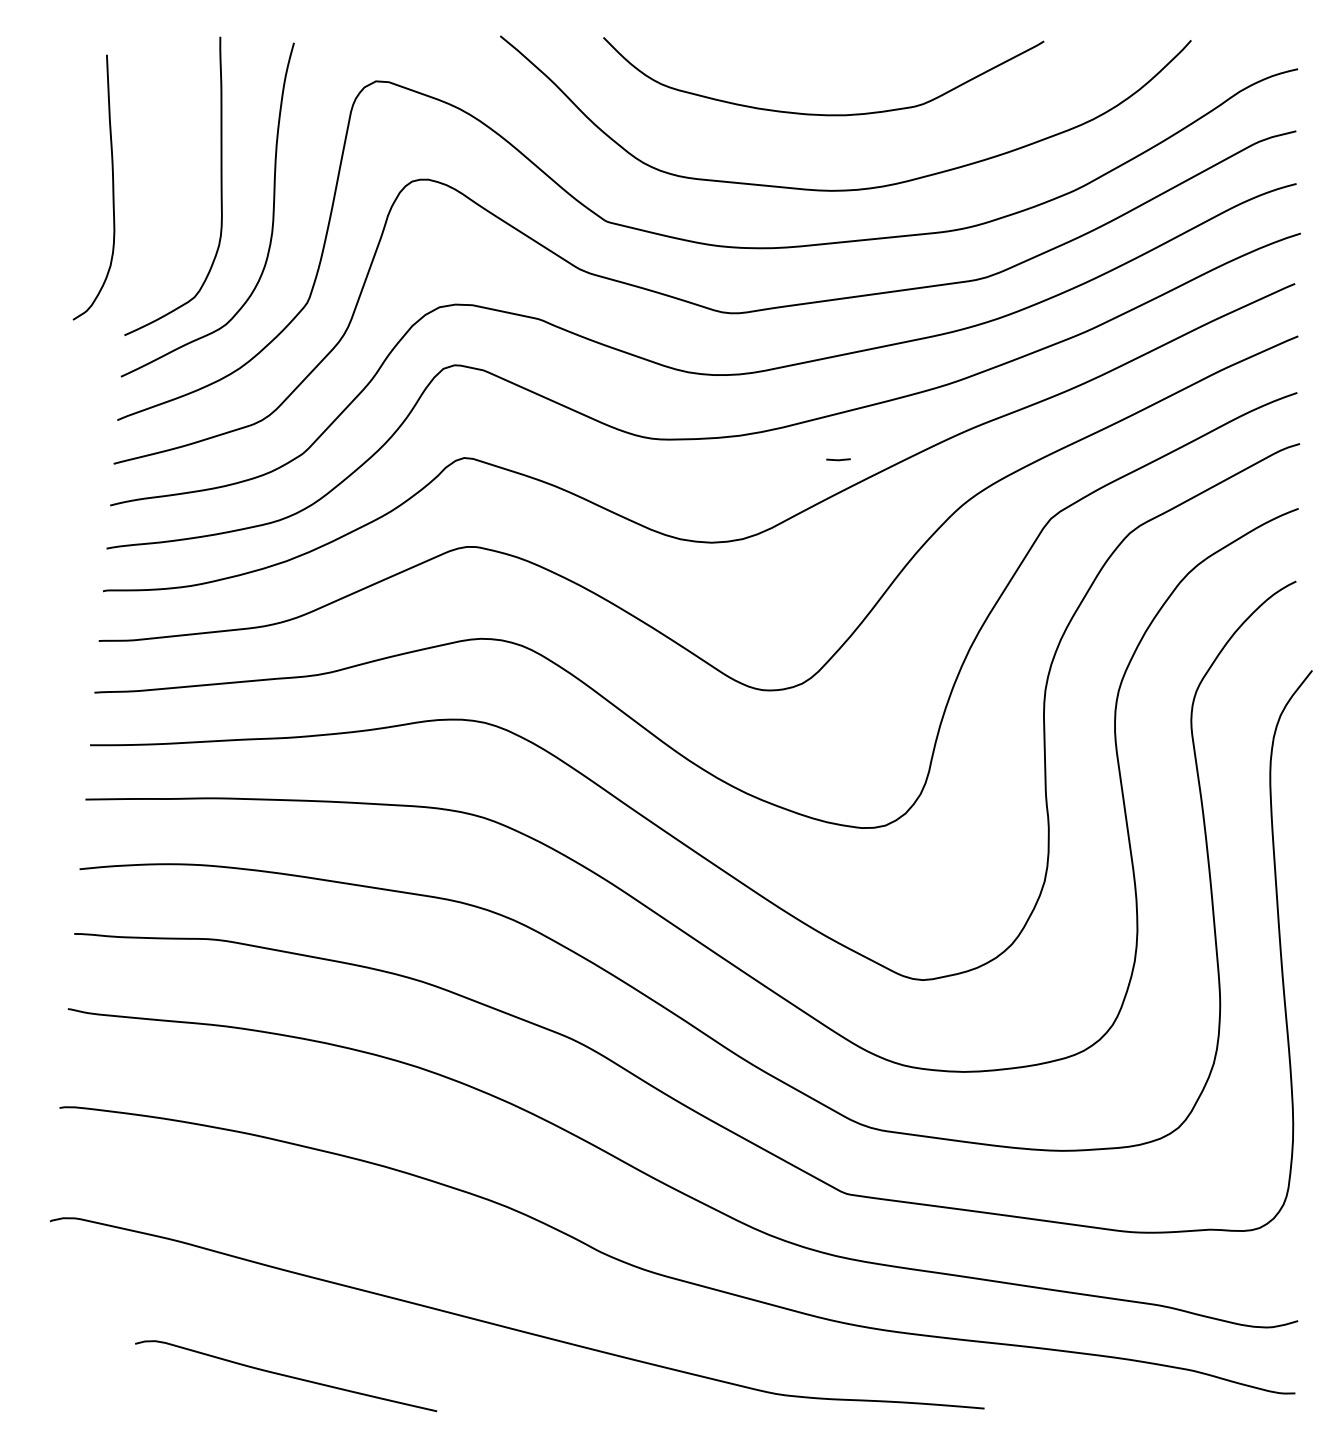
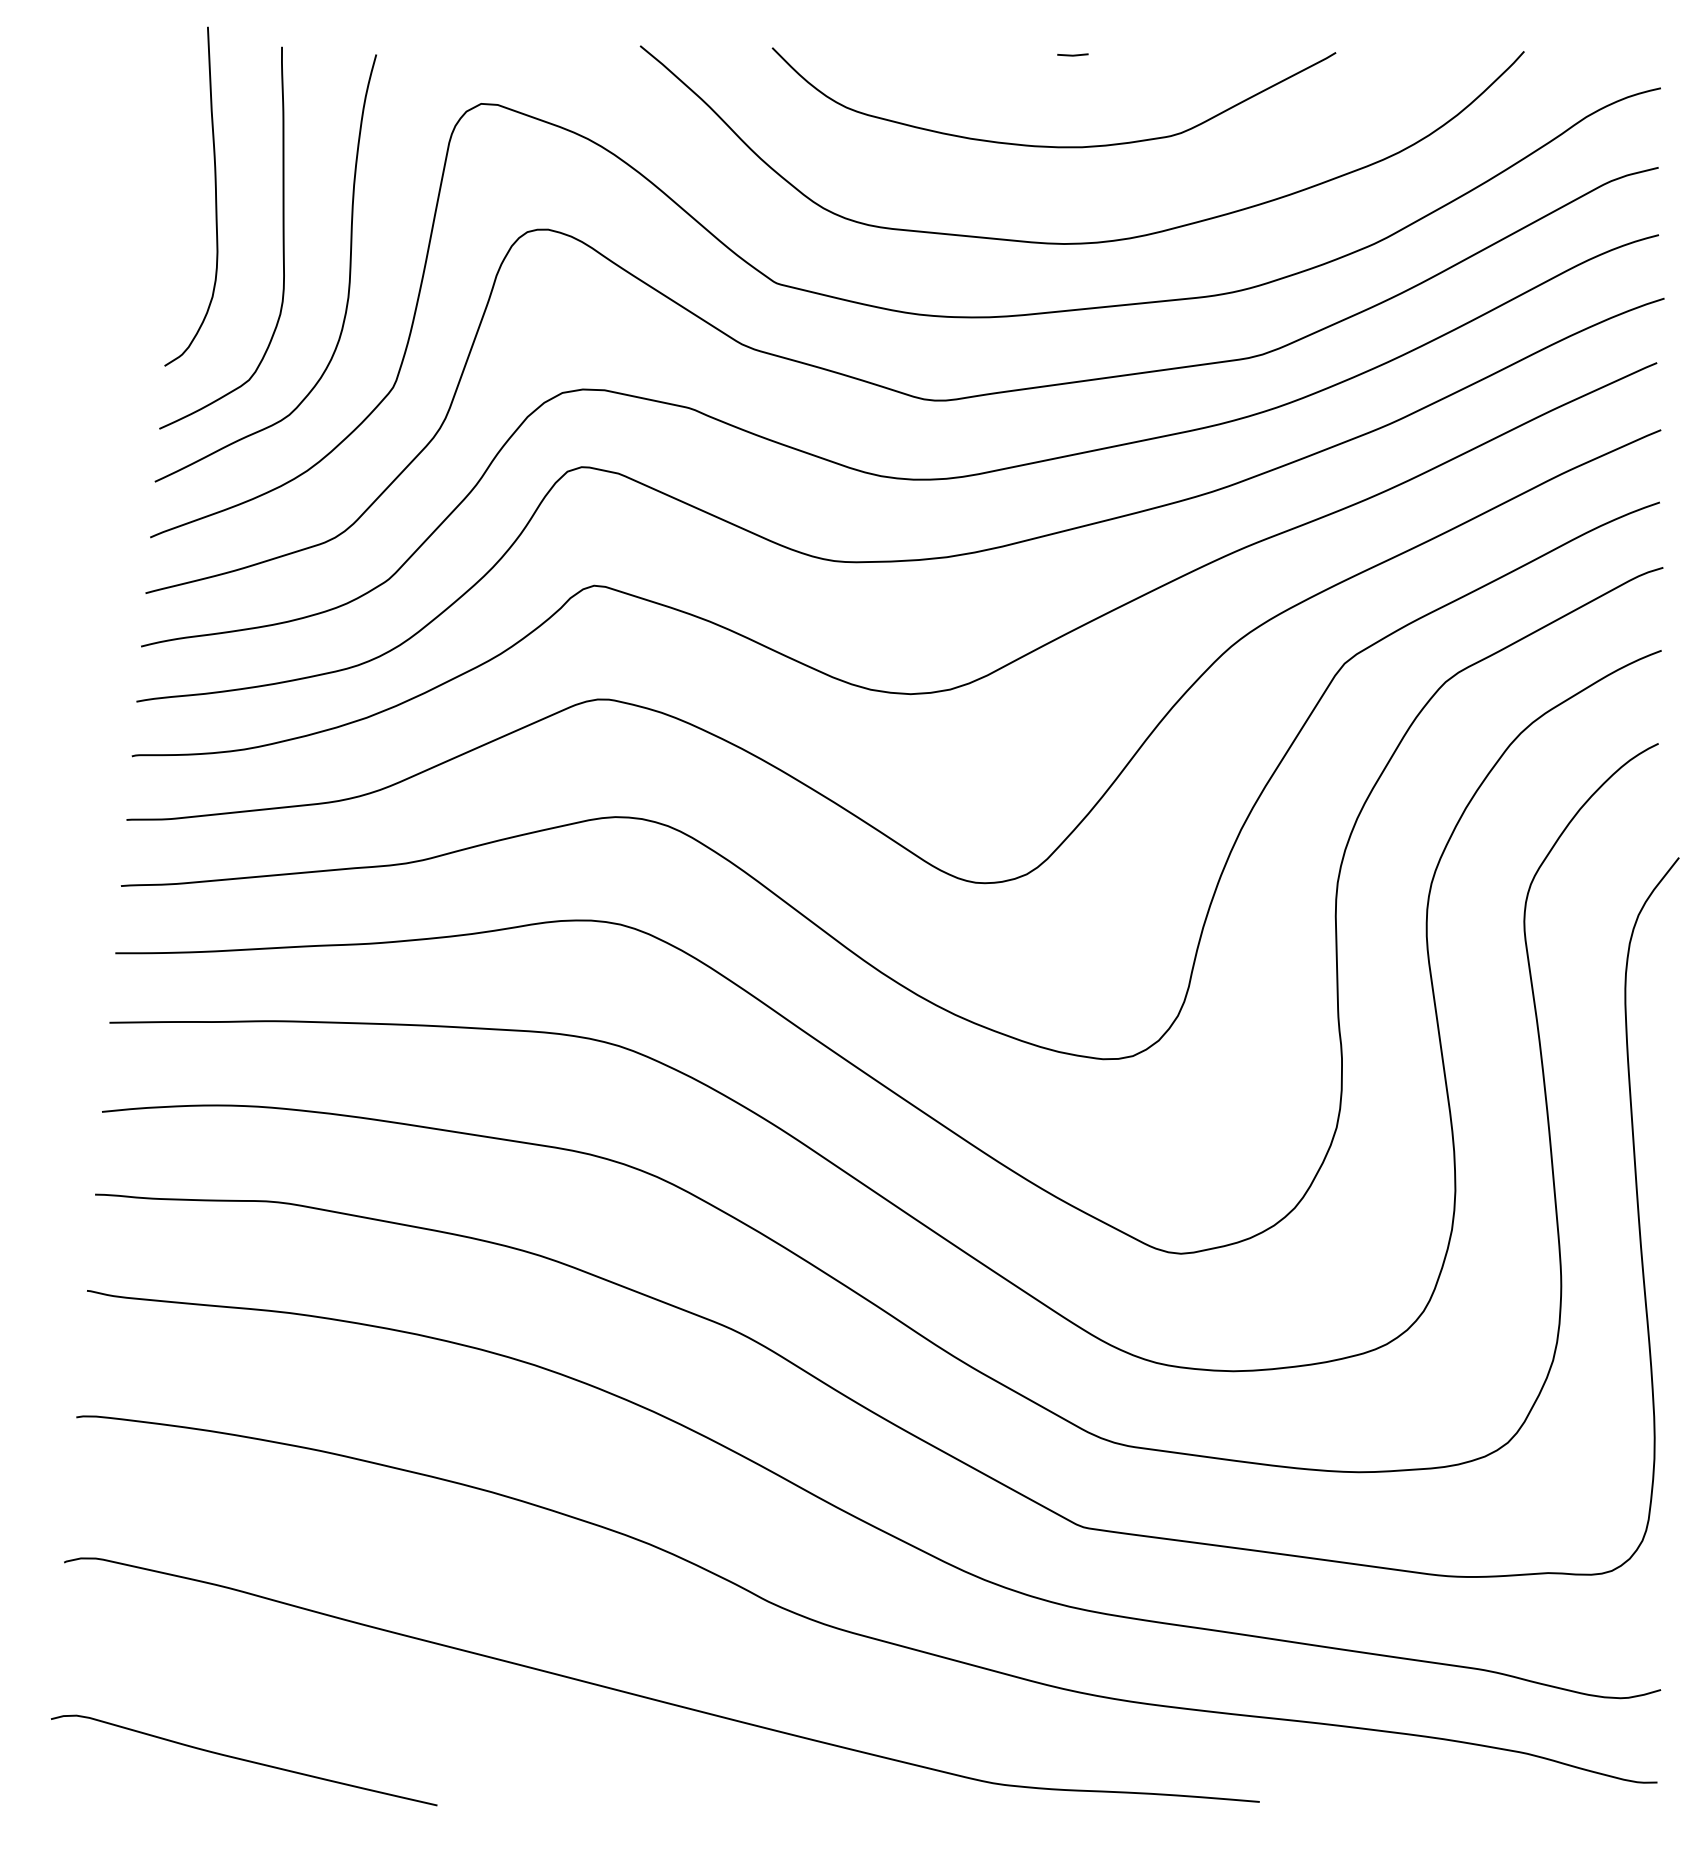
curve: (112, 187) -> (215, 196), moved
line: (838, 459) -> (1072, 54), moved
curve: (286, 1376) -> (244, 1760), moved

